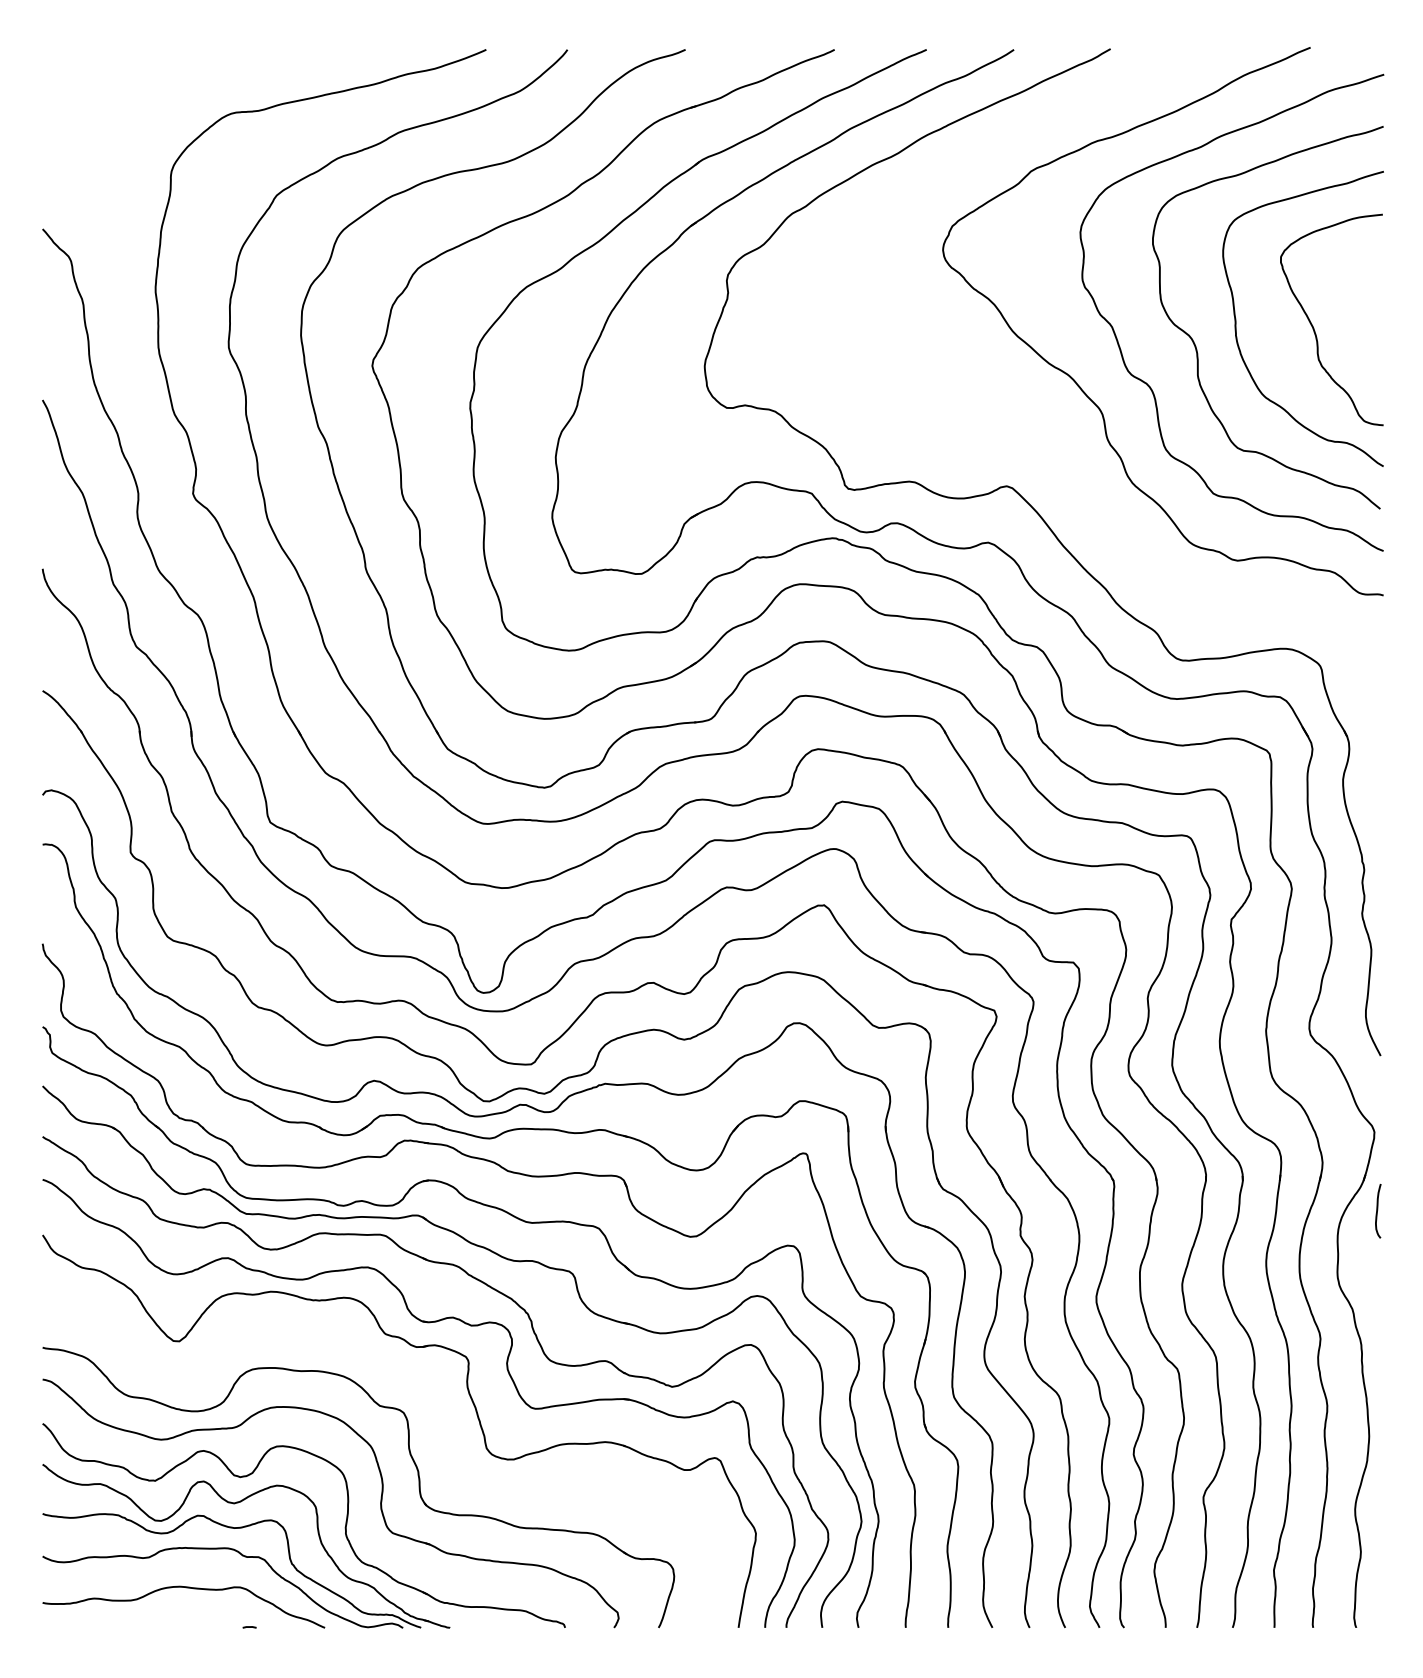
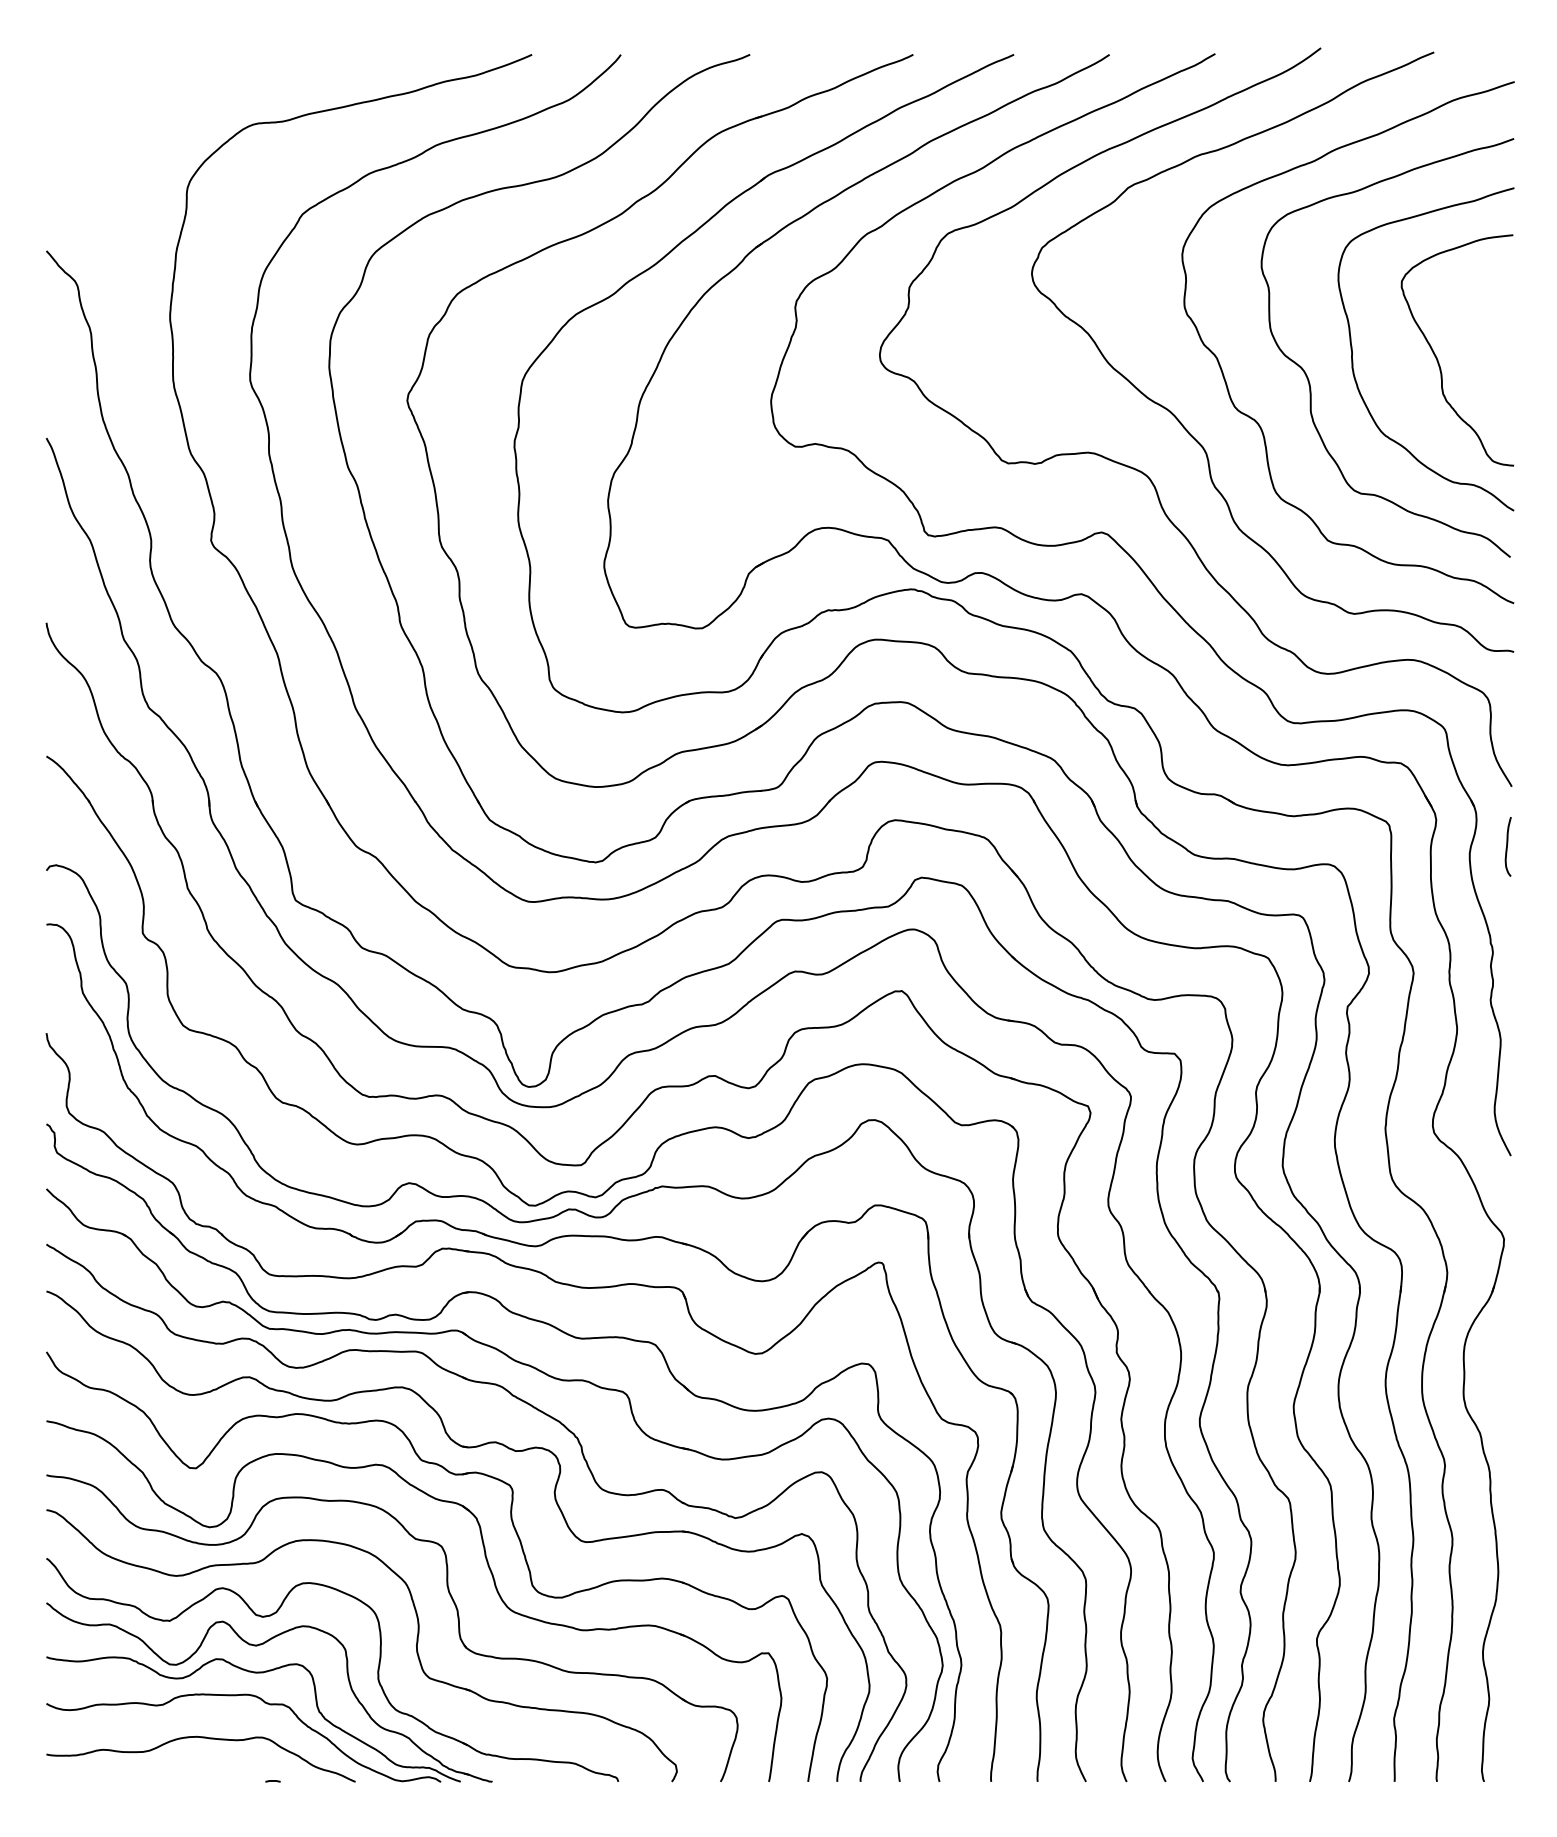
curve: (1046, 432) -> (1145, 473), added
curve: (1377, 1210) -> (1507, 846), moved
part: (446, 1432) -> (488, 1568), added

